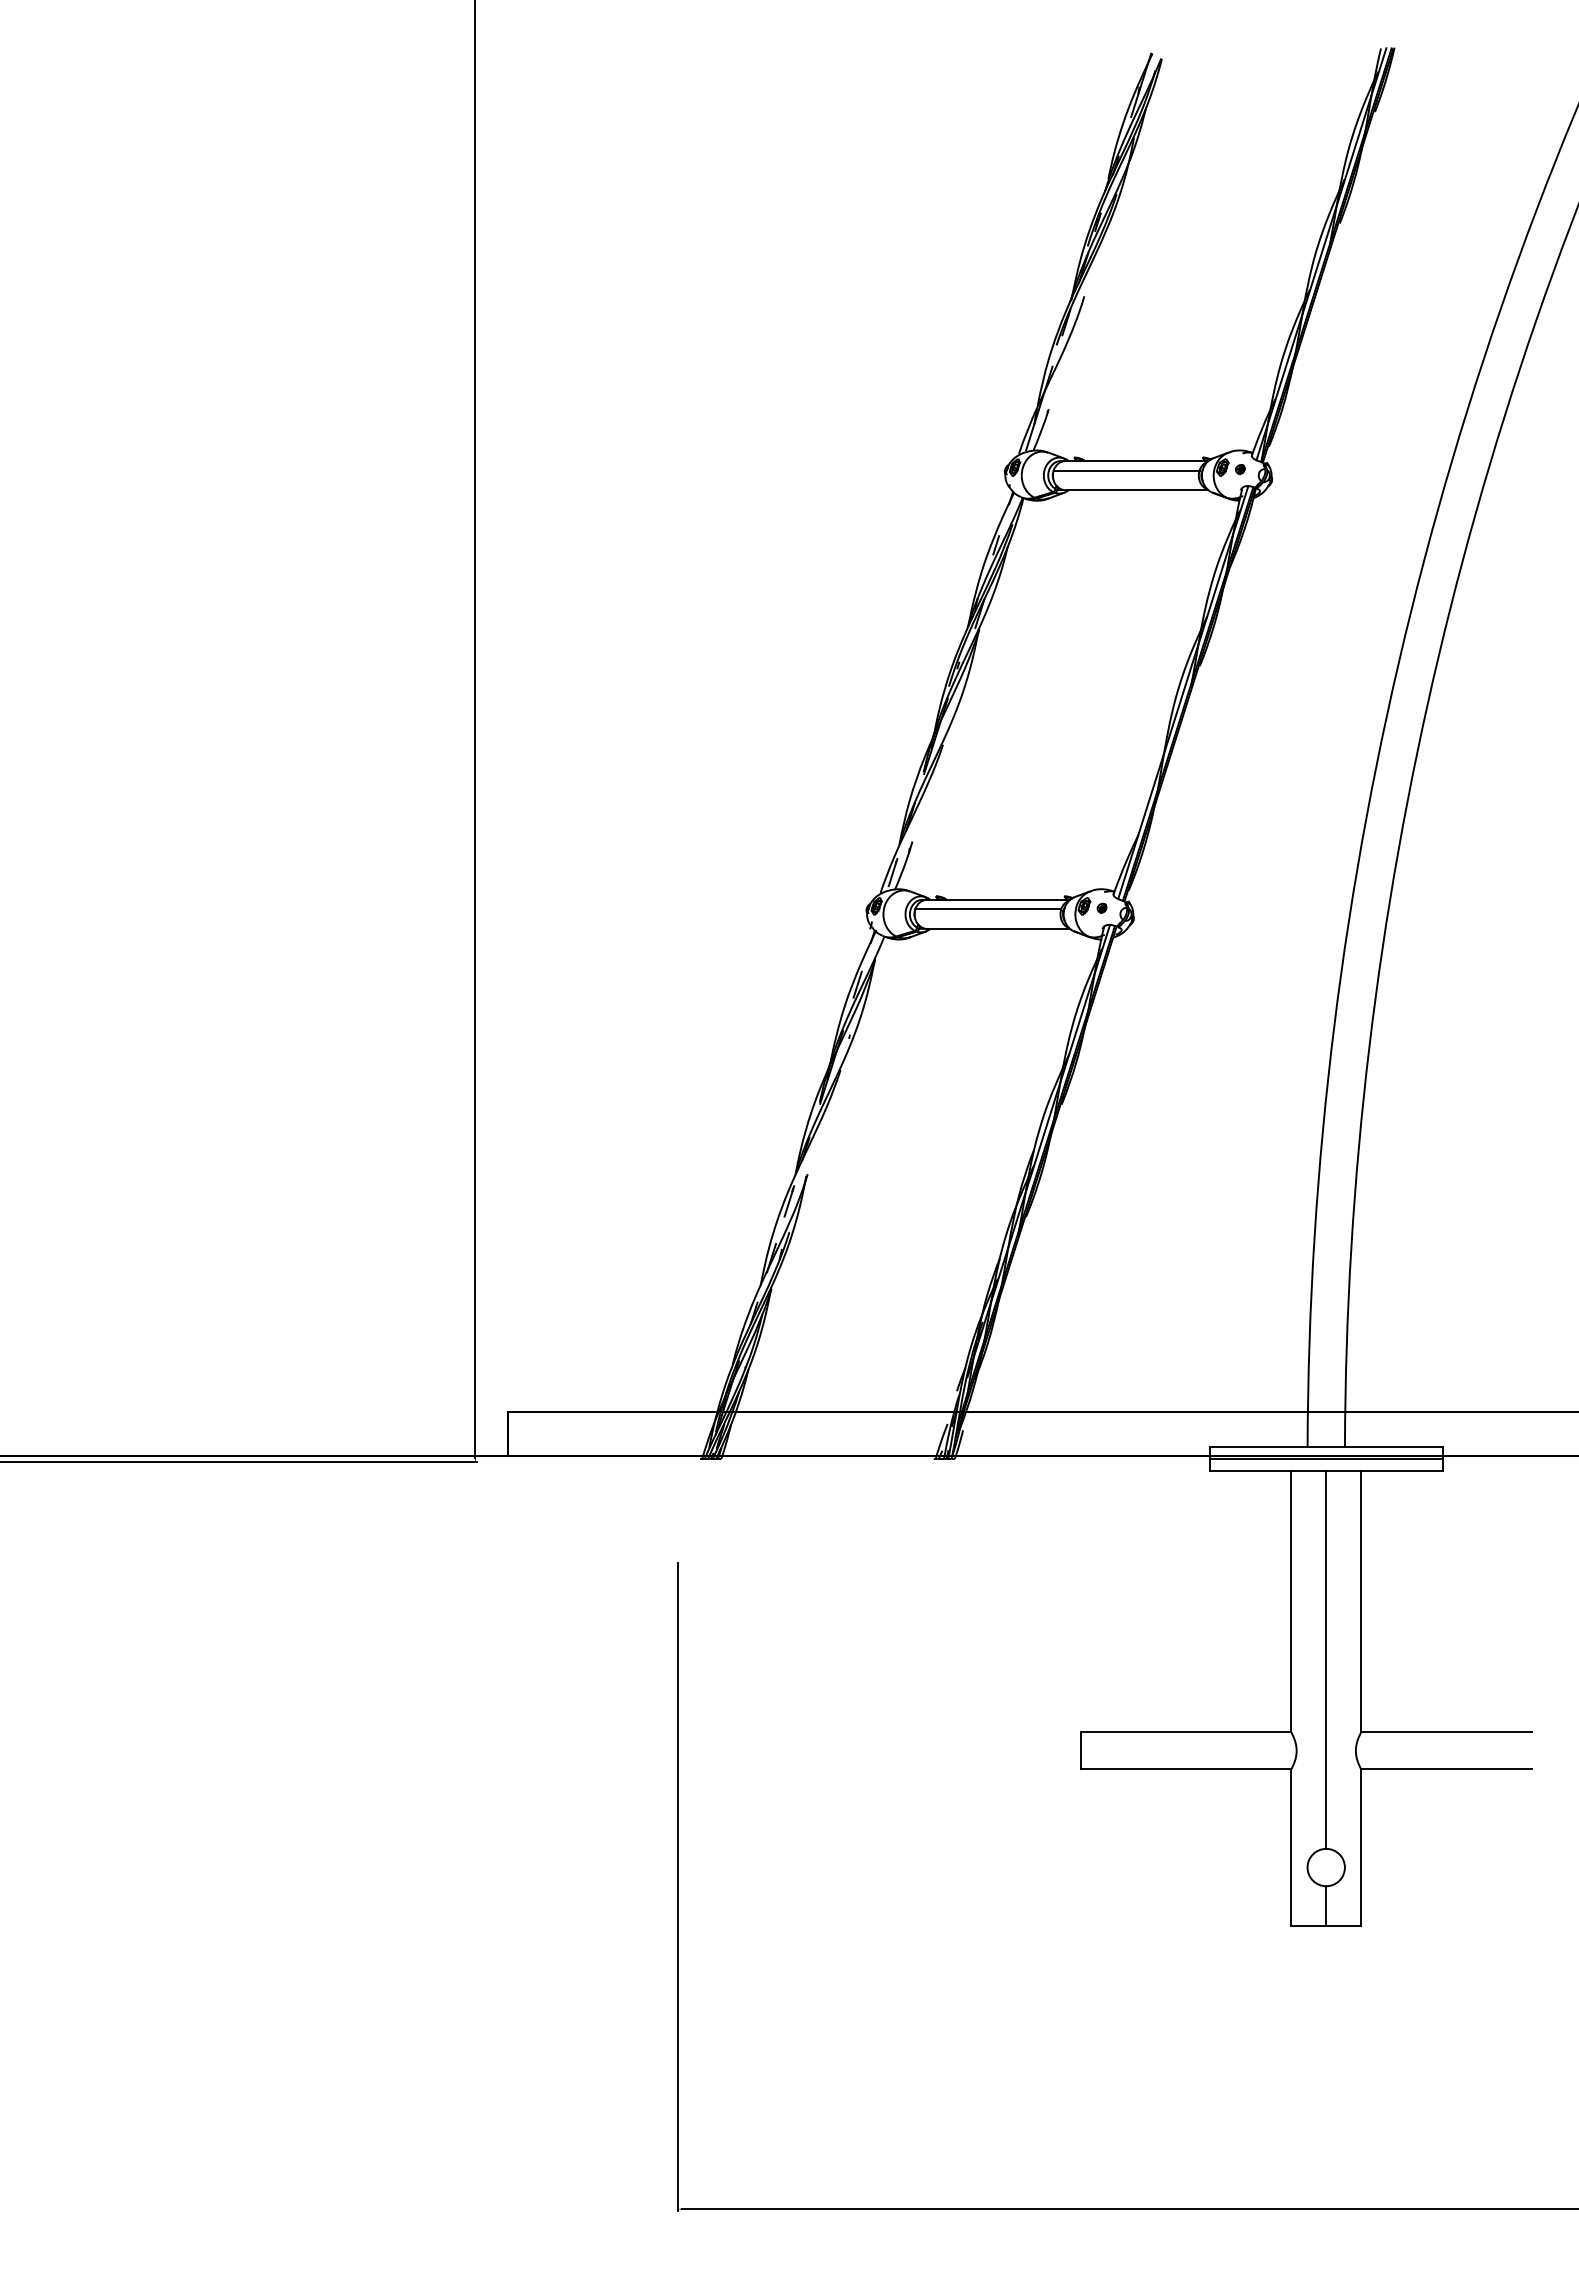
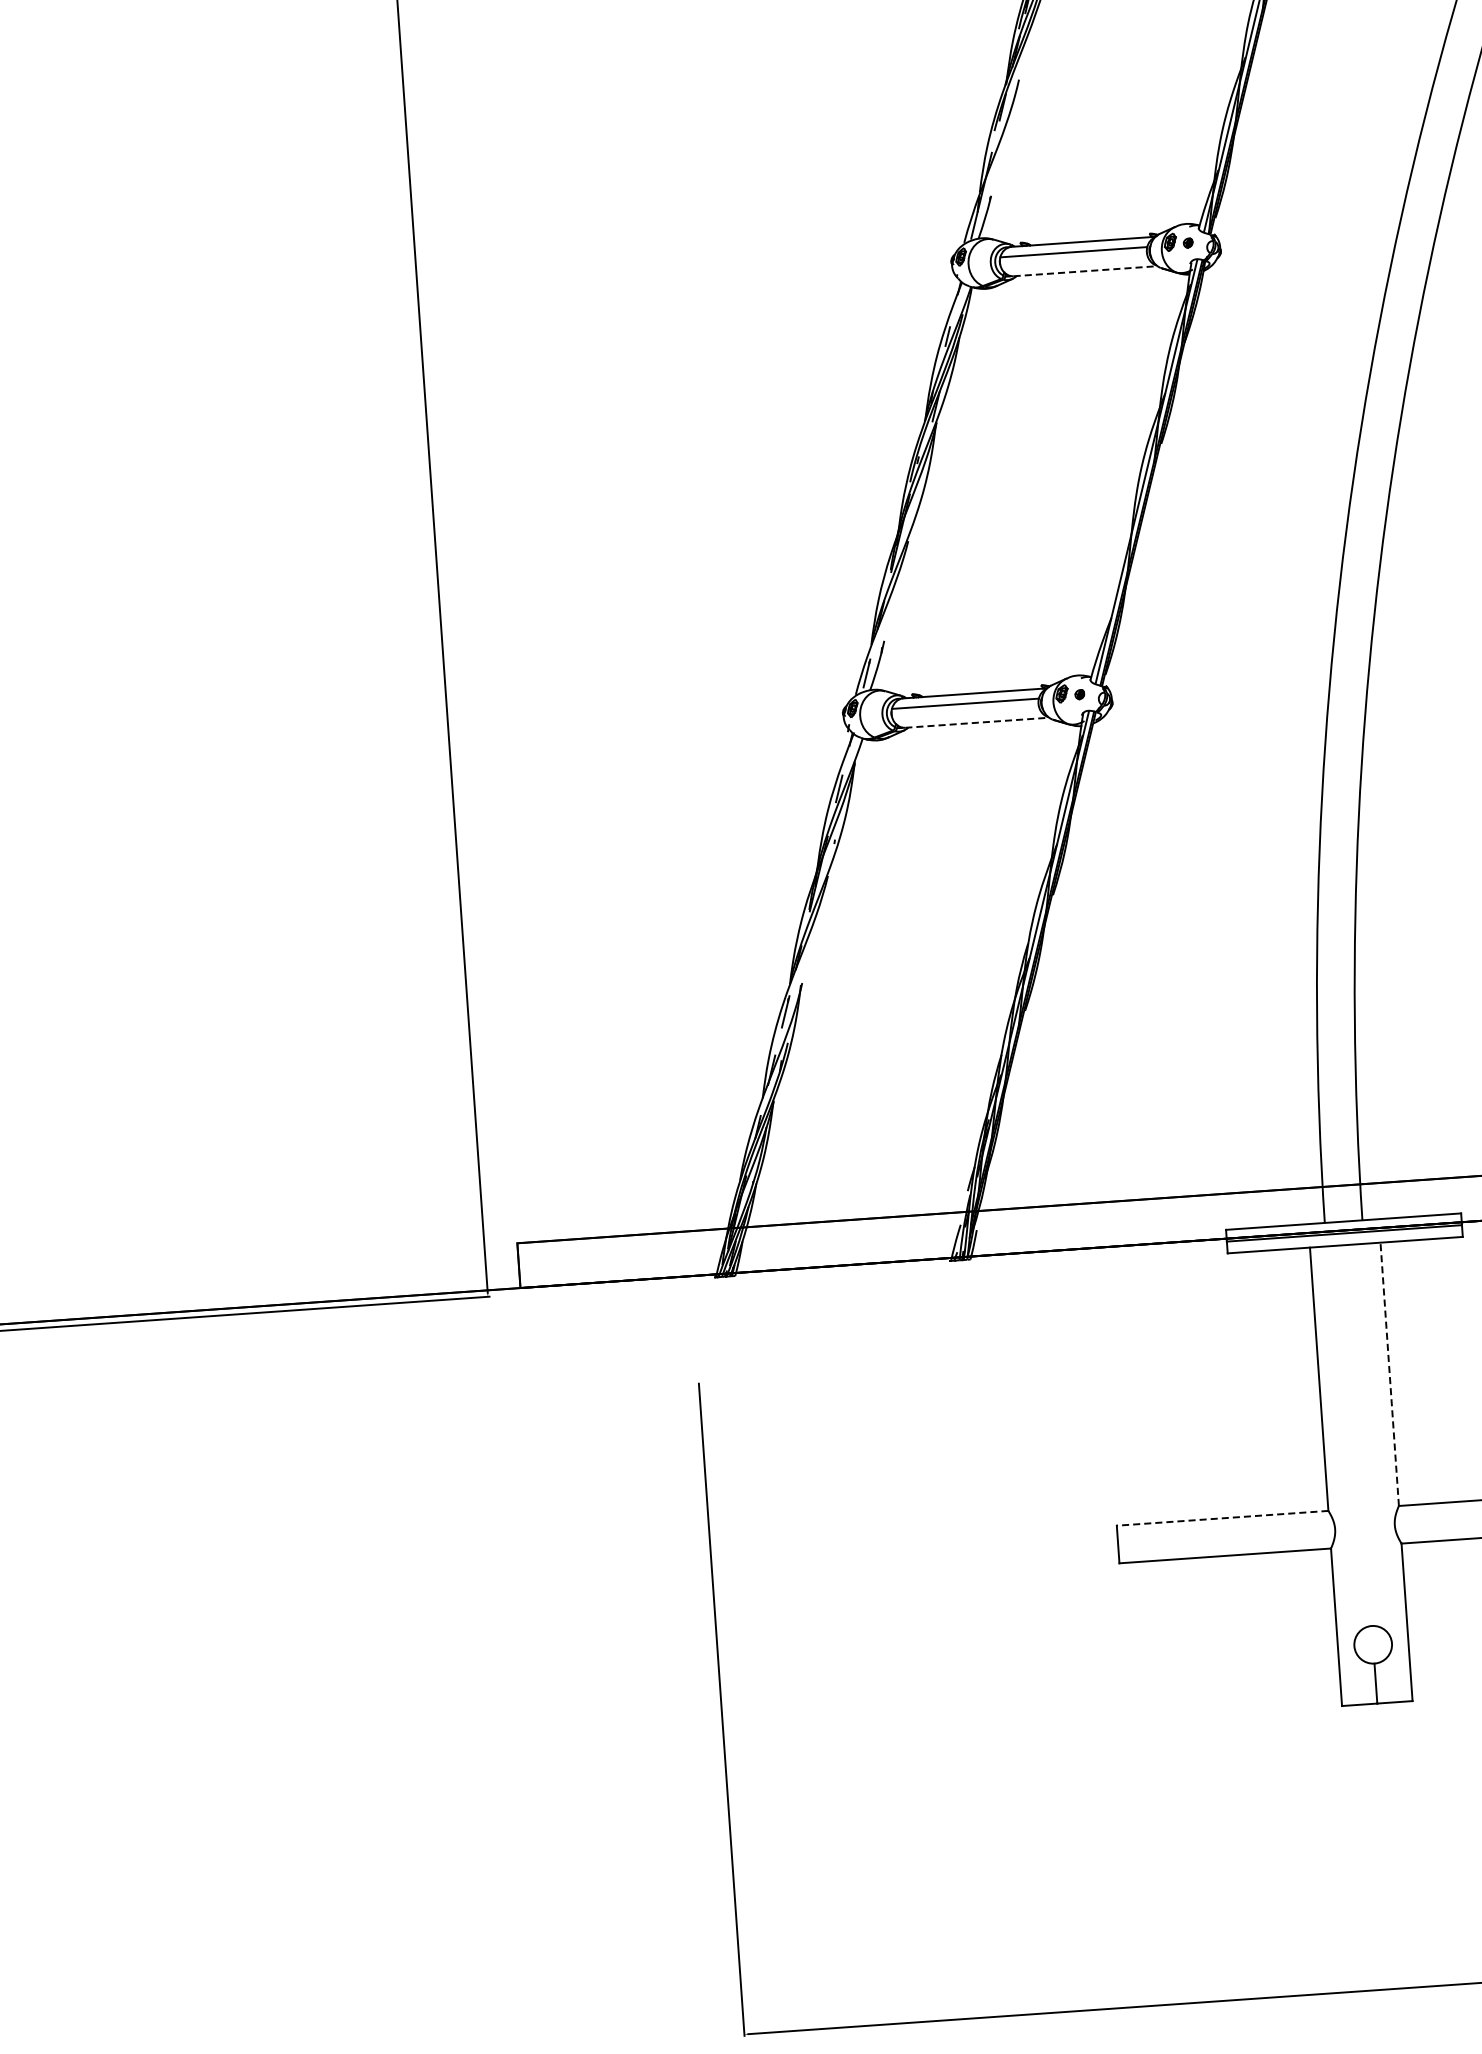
line: (1137, 490) -> (1086, 271), solid -> dashed
line: (999, 928) -> (978, 722), solid -> dashed
line: (1361, 1601) -> (1389, 1374), solid -> dashed
line: (1326, 1659) -> (1358, 1435), removed
line: (1185, 1732) -> (1221, 1518), solid -> dashed

